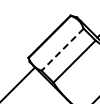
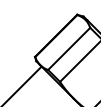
line: (62, 49) -> (69, 48), dashed -> solid

